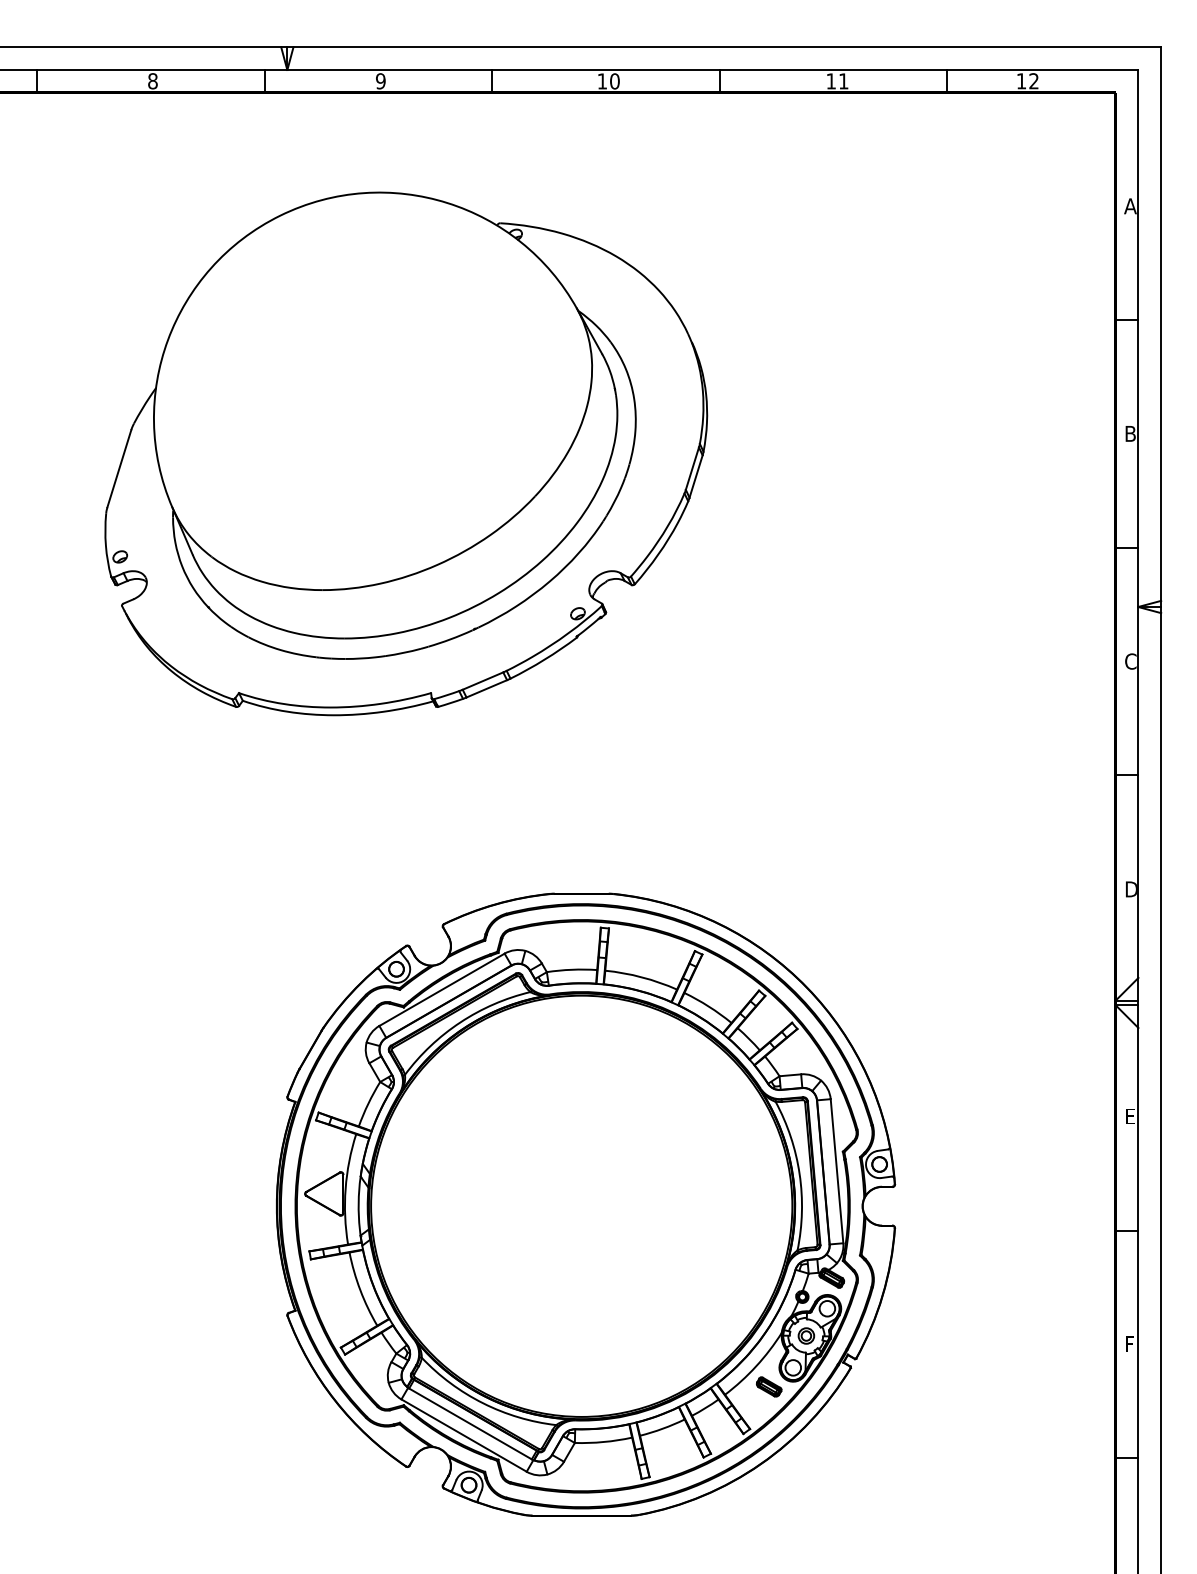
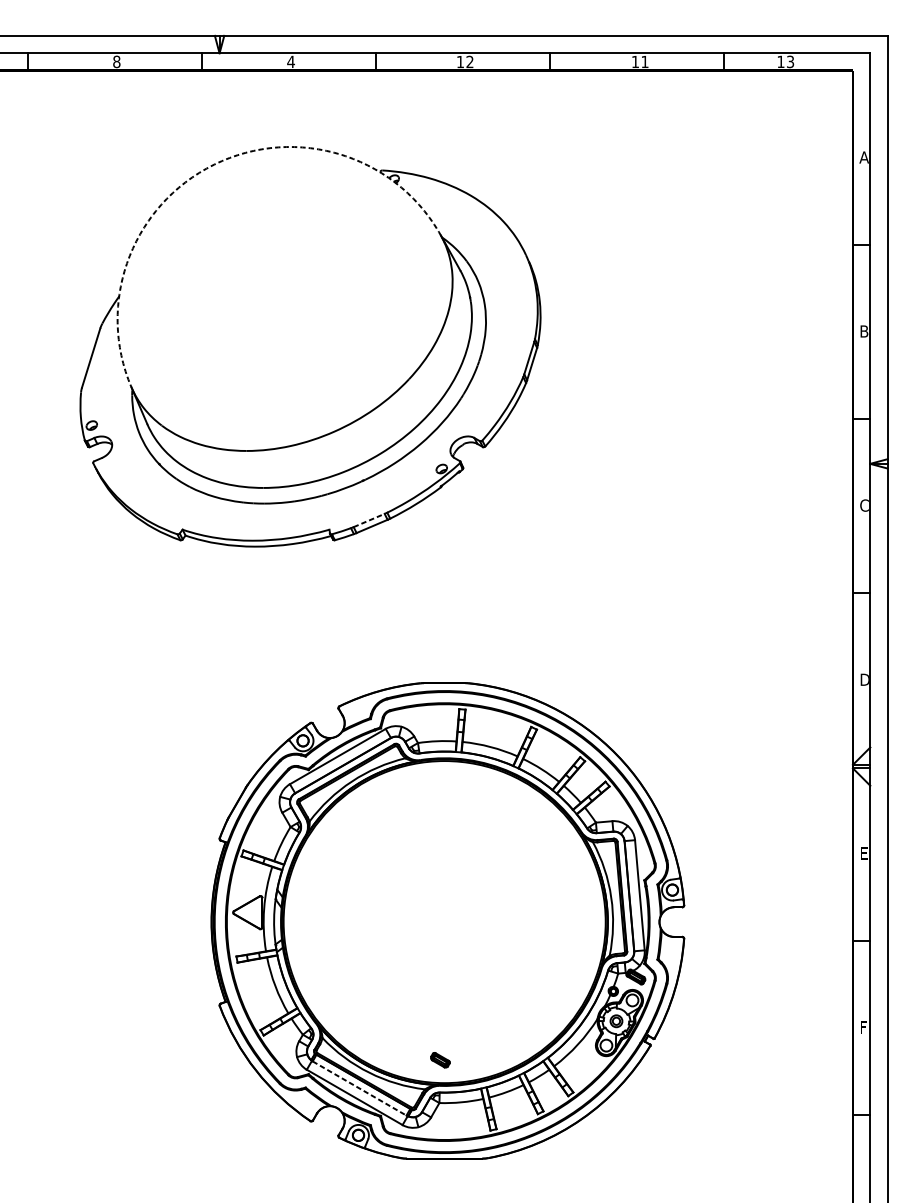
text: (380, 81) -> (290, 62), 9 -> 4
text: (614, 81) -> (469, 62), 10 -> 12
text: (1033, 81) -> (790, 62), 12 -> 13
arc: (280, 215) -> (214, 164), solid -> dashed
line: (483, 680) -> (369, 520), solid -> dashed
part: (769, 1386) -> (440, 1059), moved
line: (470, 1423) -> (359, 1088), solid -> dashed

